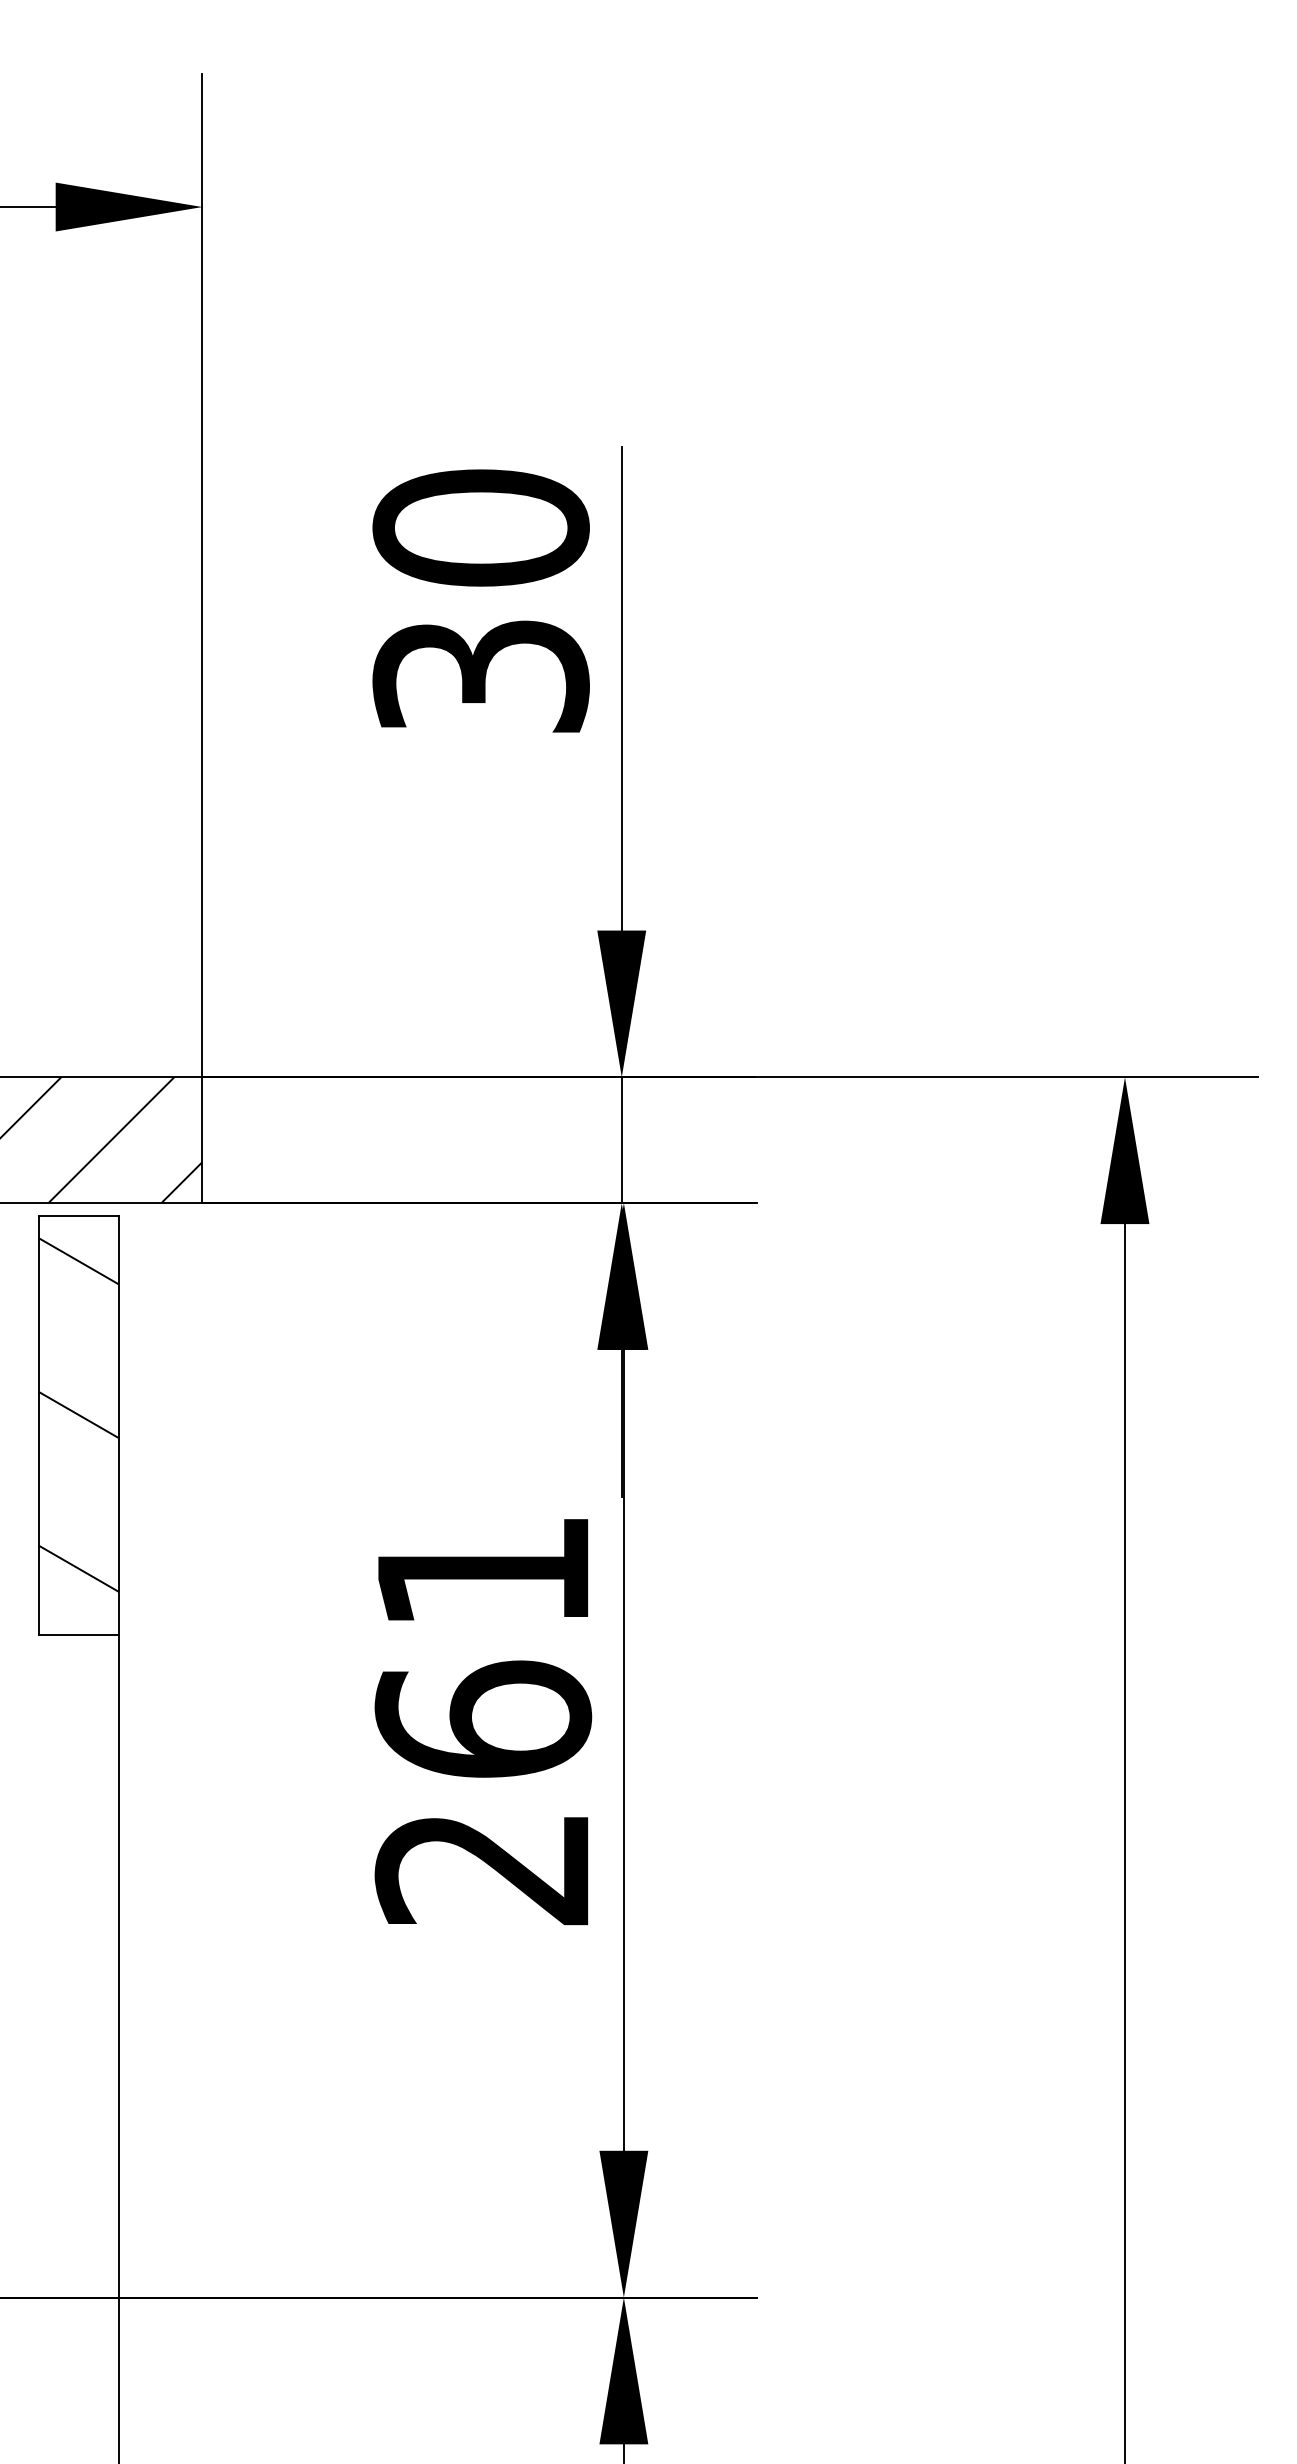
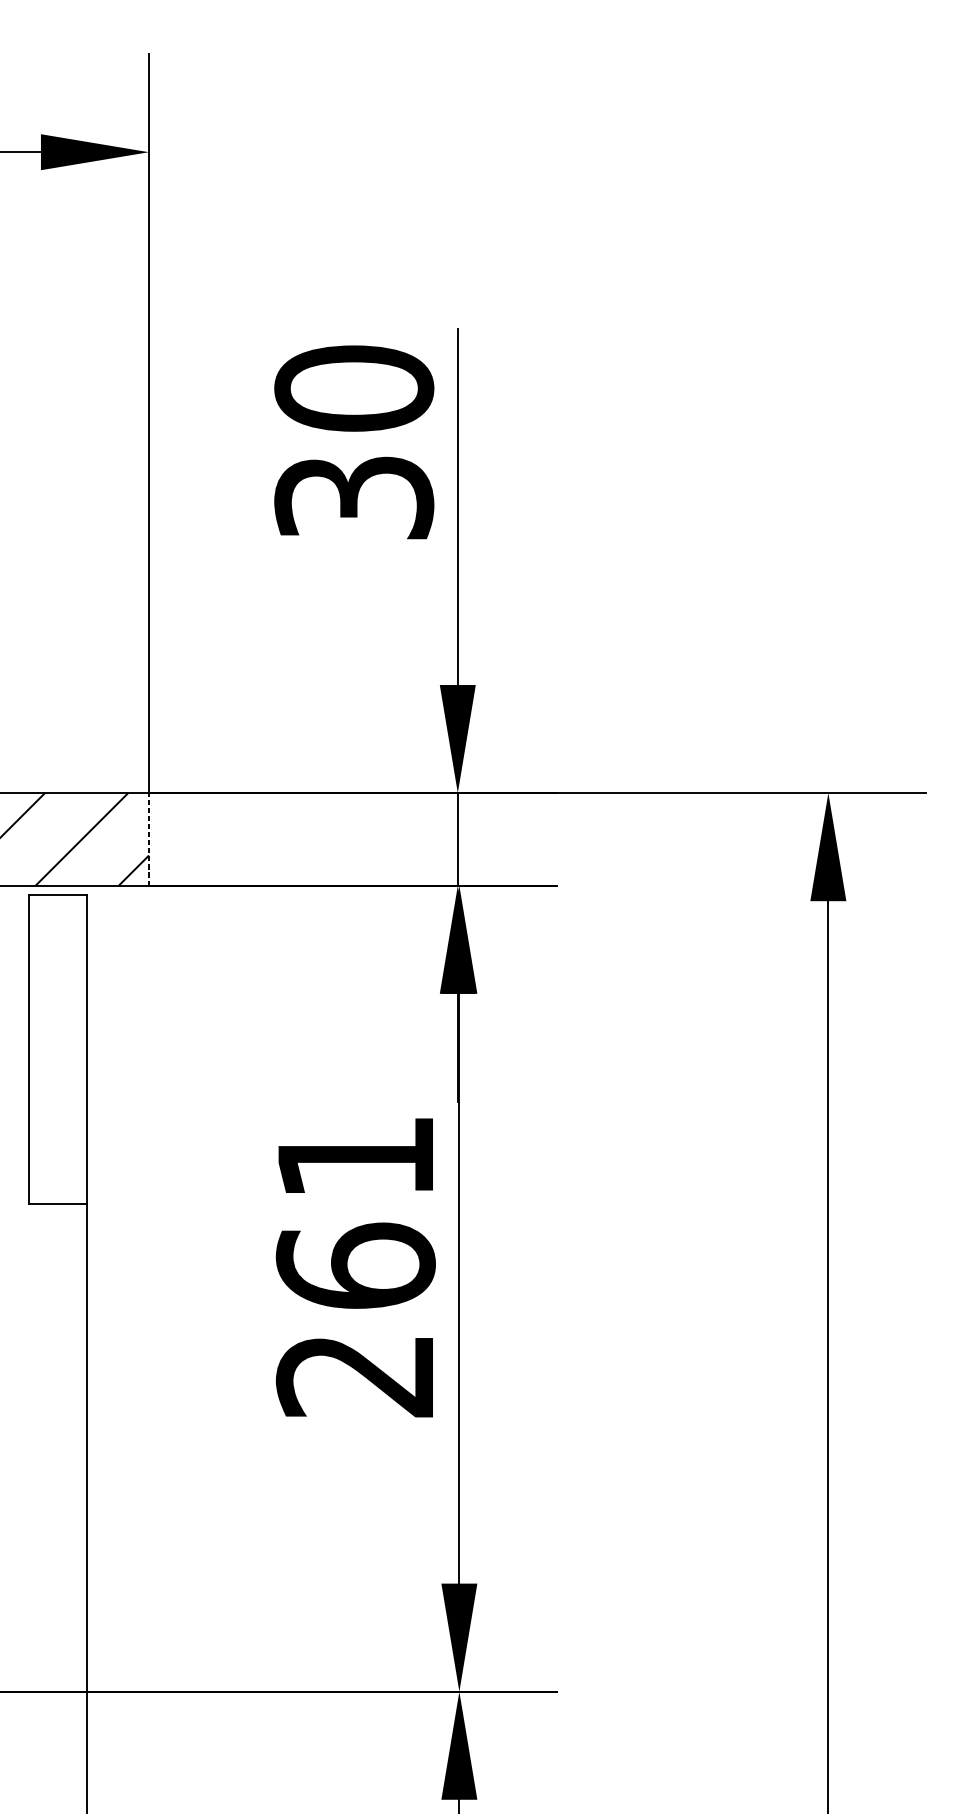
line: (202, 1140) -> (149, 839), solid -> dashed
hatch: (78, 1414) -> (57, 1041), removed

